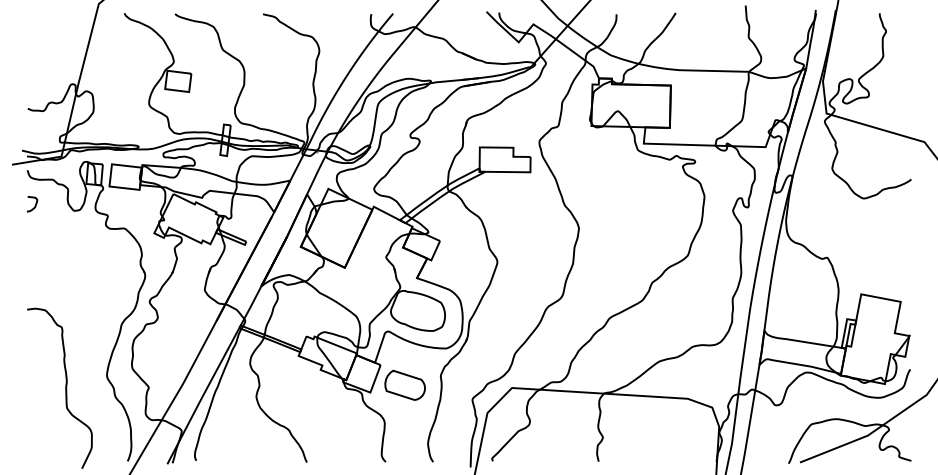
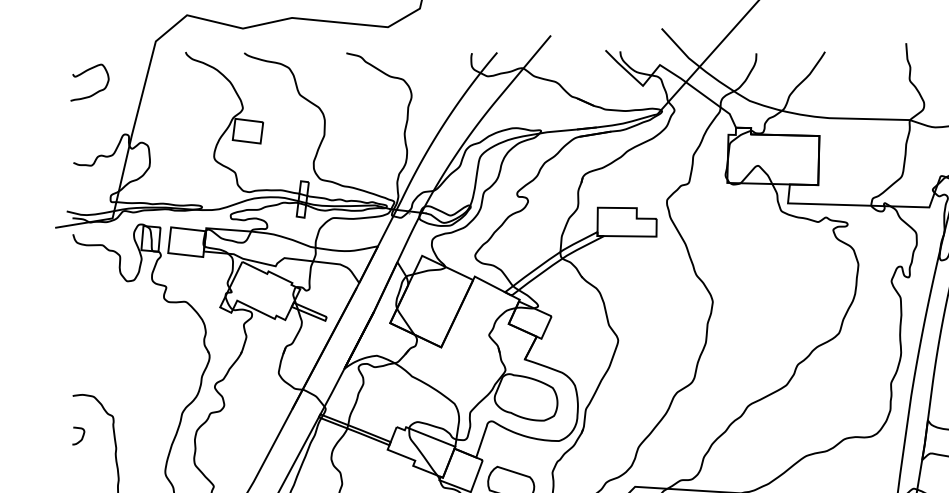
curve: (48, 46) -> (97, 90), added
curve: (34, 205) -> (81, 437), moved

